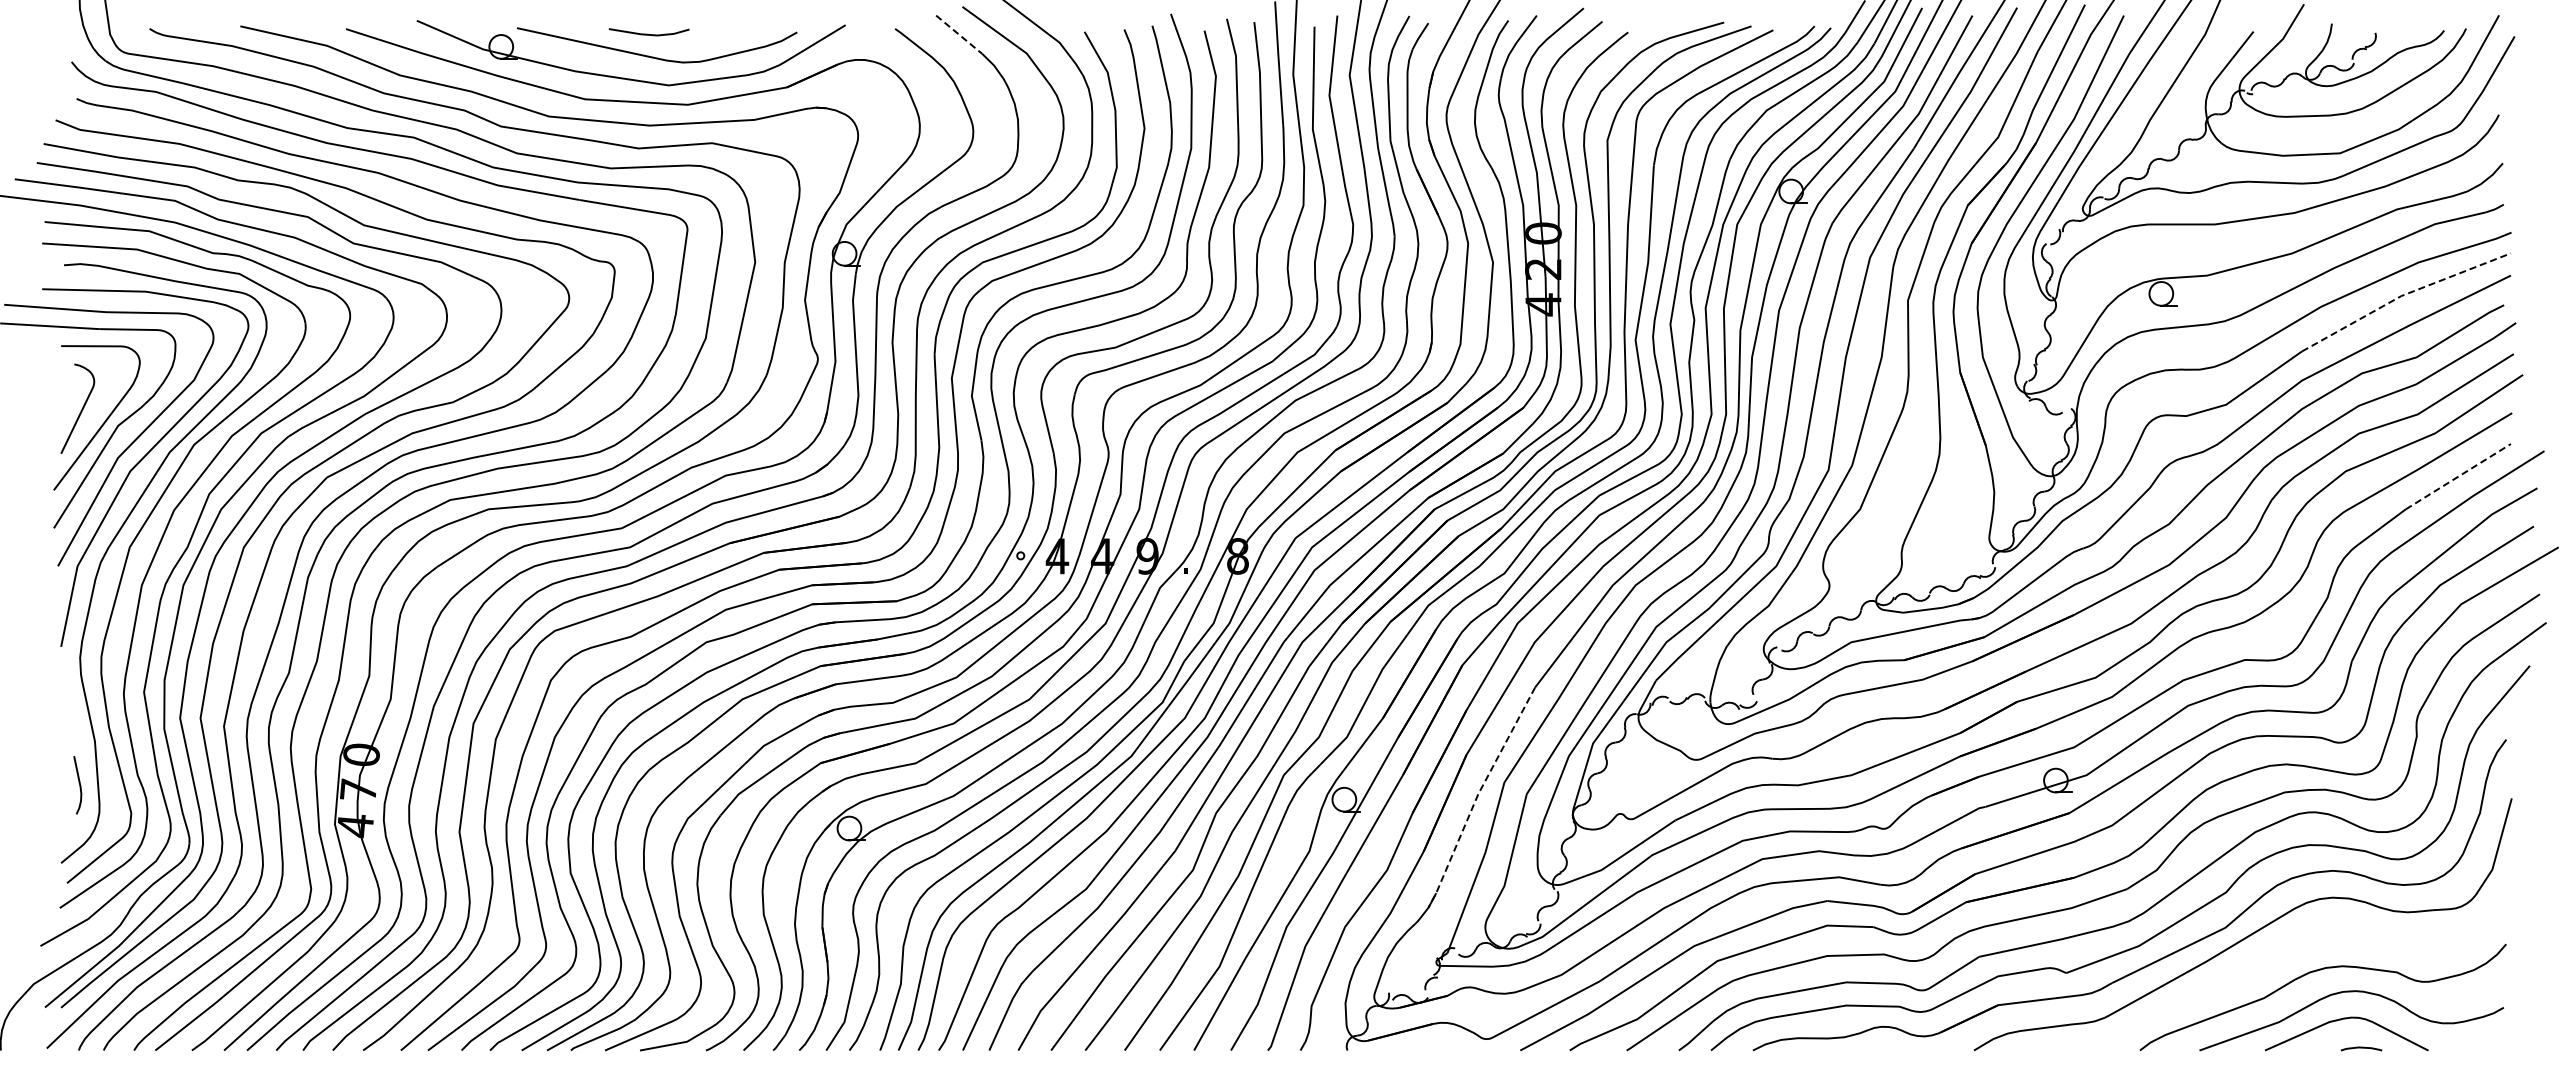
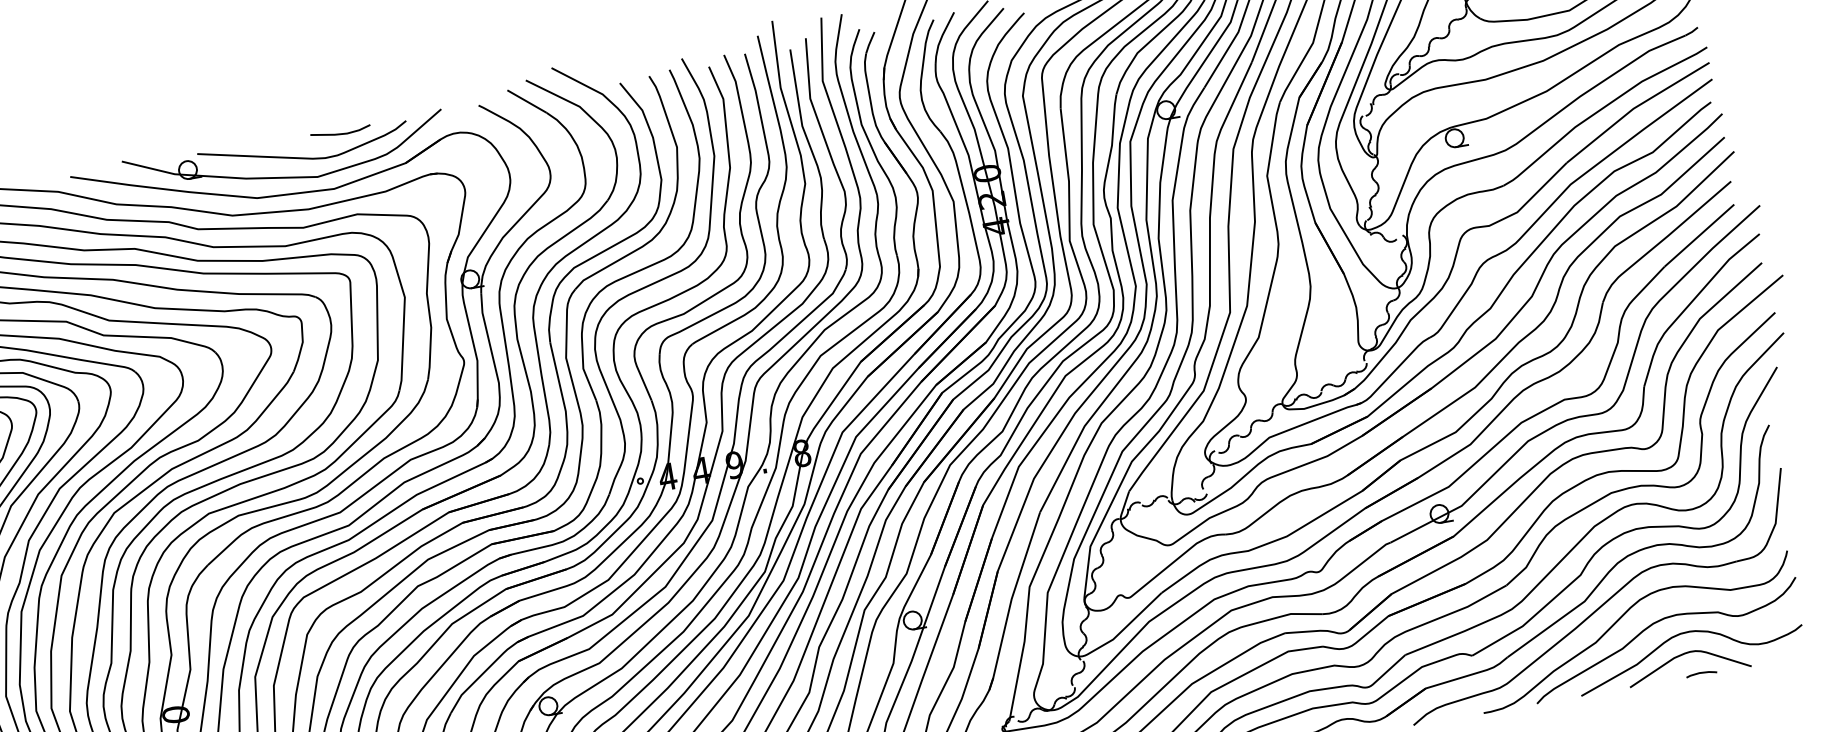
line: (648, 33) -> (340, 133), moved
line: (959, 35) -> (527, 102), dashed -> solid
line: (2403, 295) -> (1635, 108), dashed -> solid
line: (2458, 476) -> (1699, 235), dashed -> solid
line: (1477, 796) -> (1011, 600), dashed -> solid
curve: (2267, 959) -> (1620, 619), added

